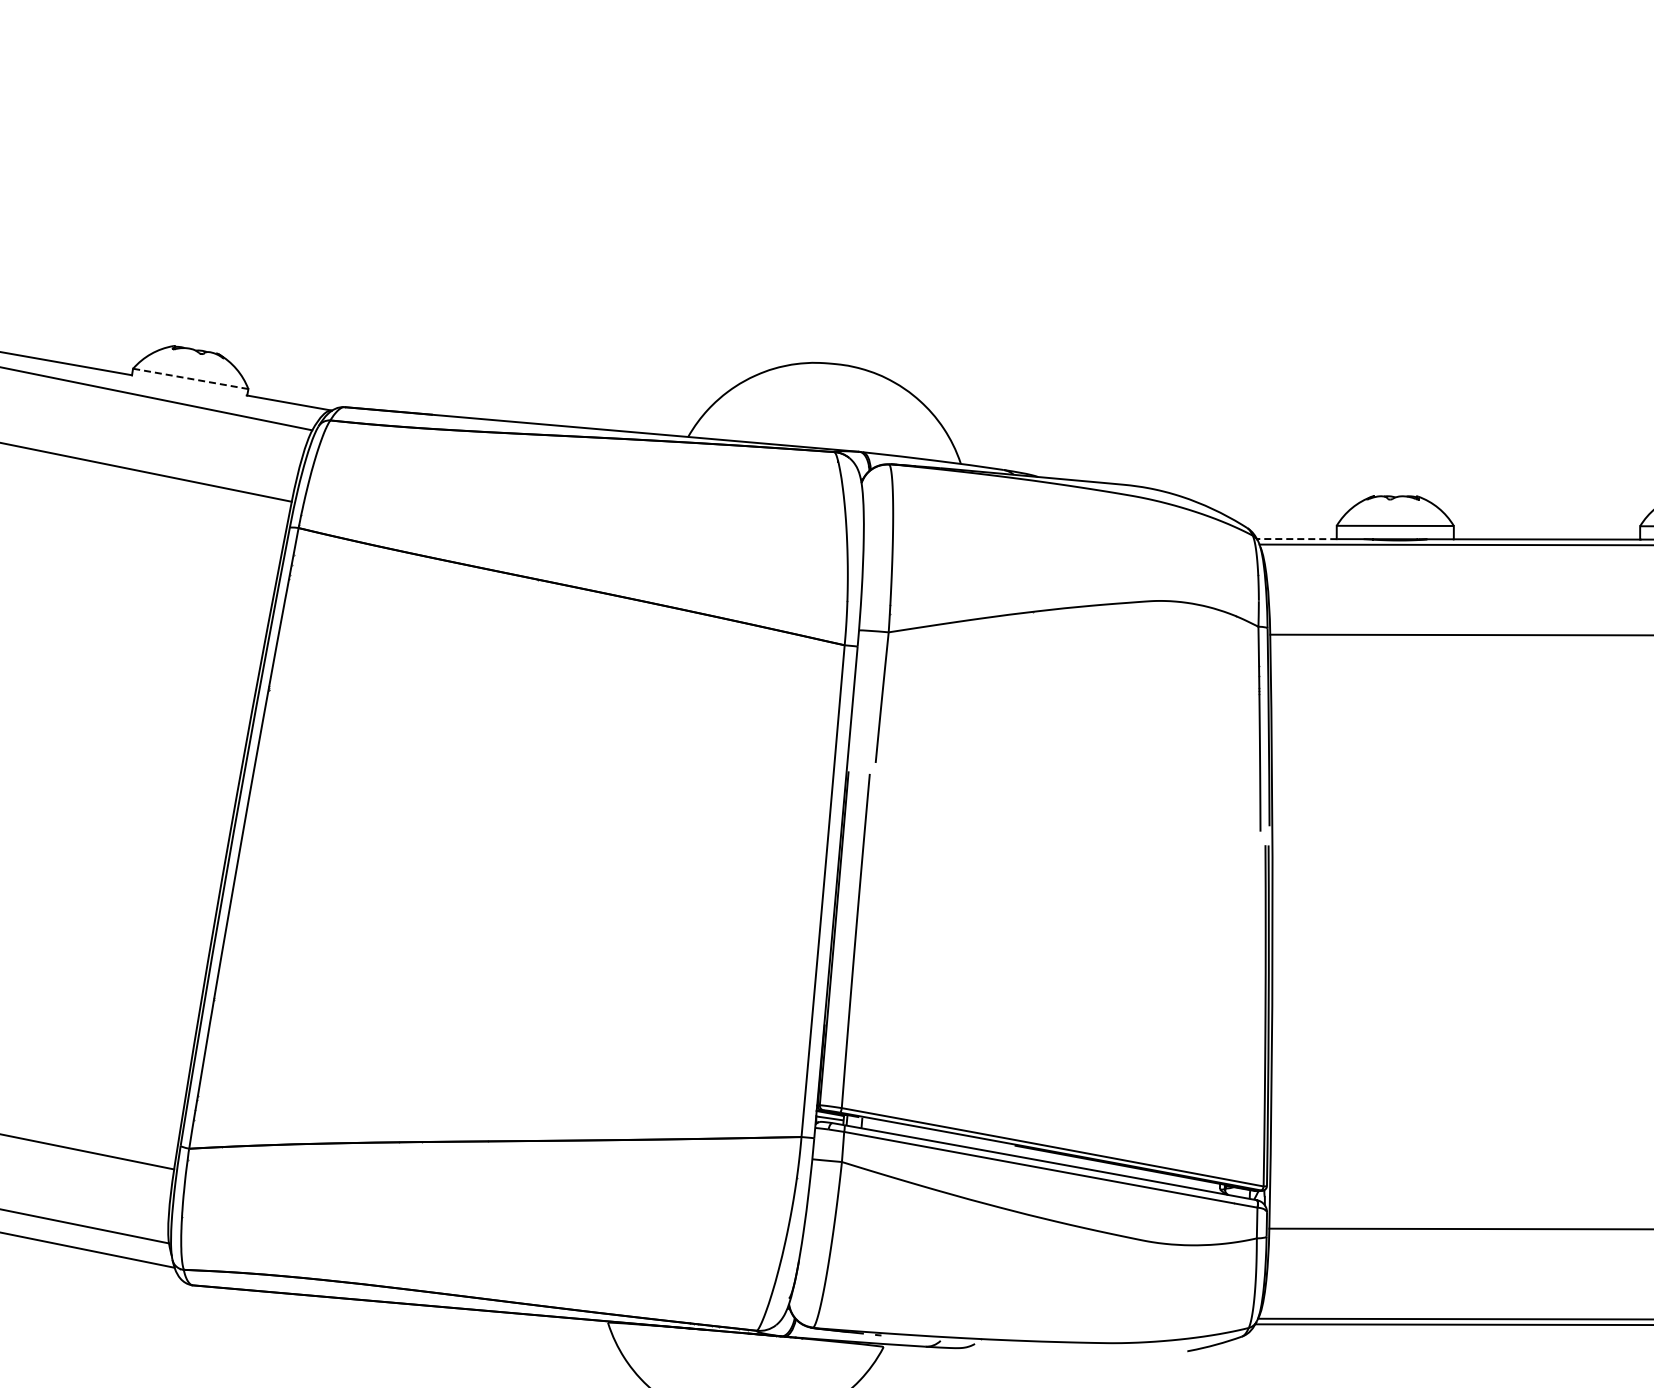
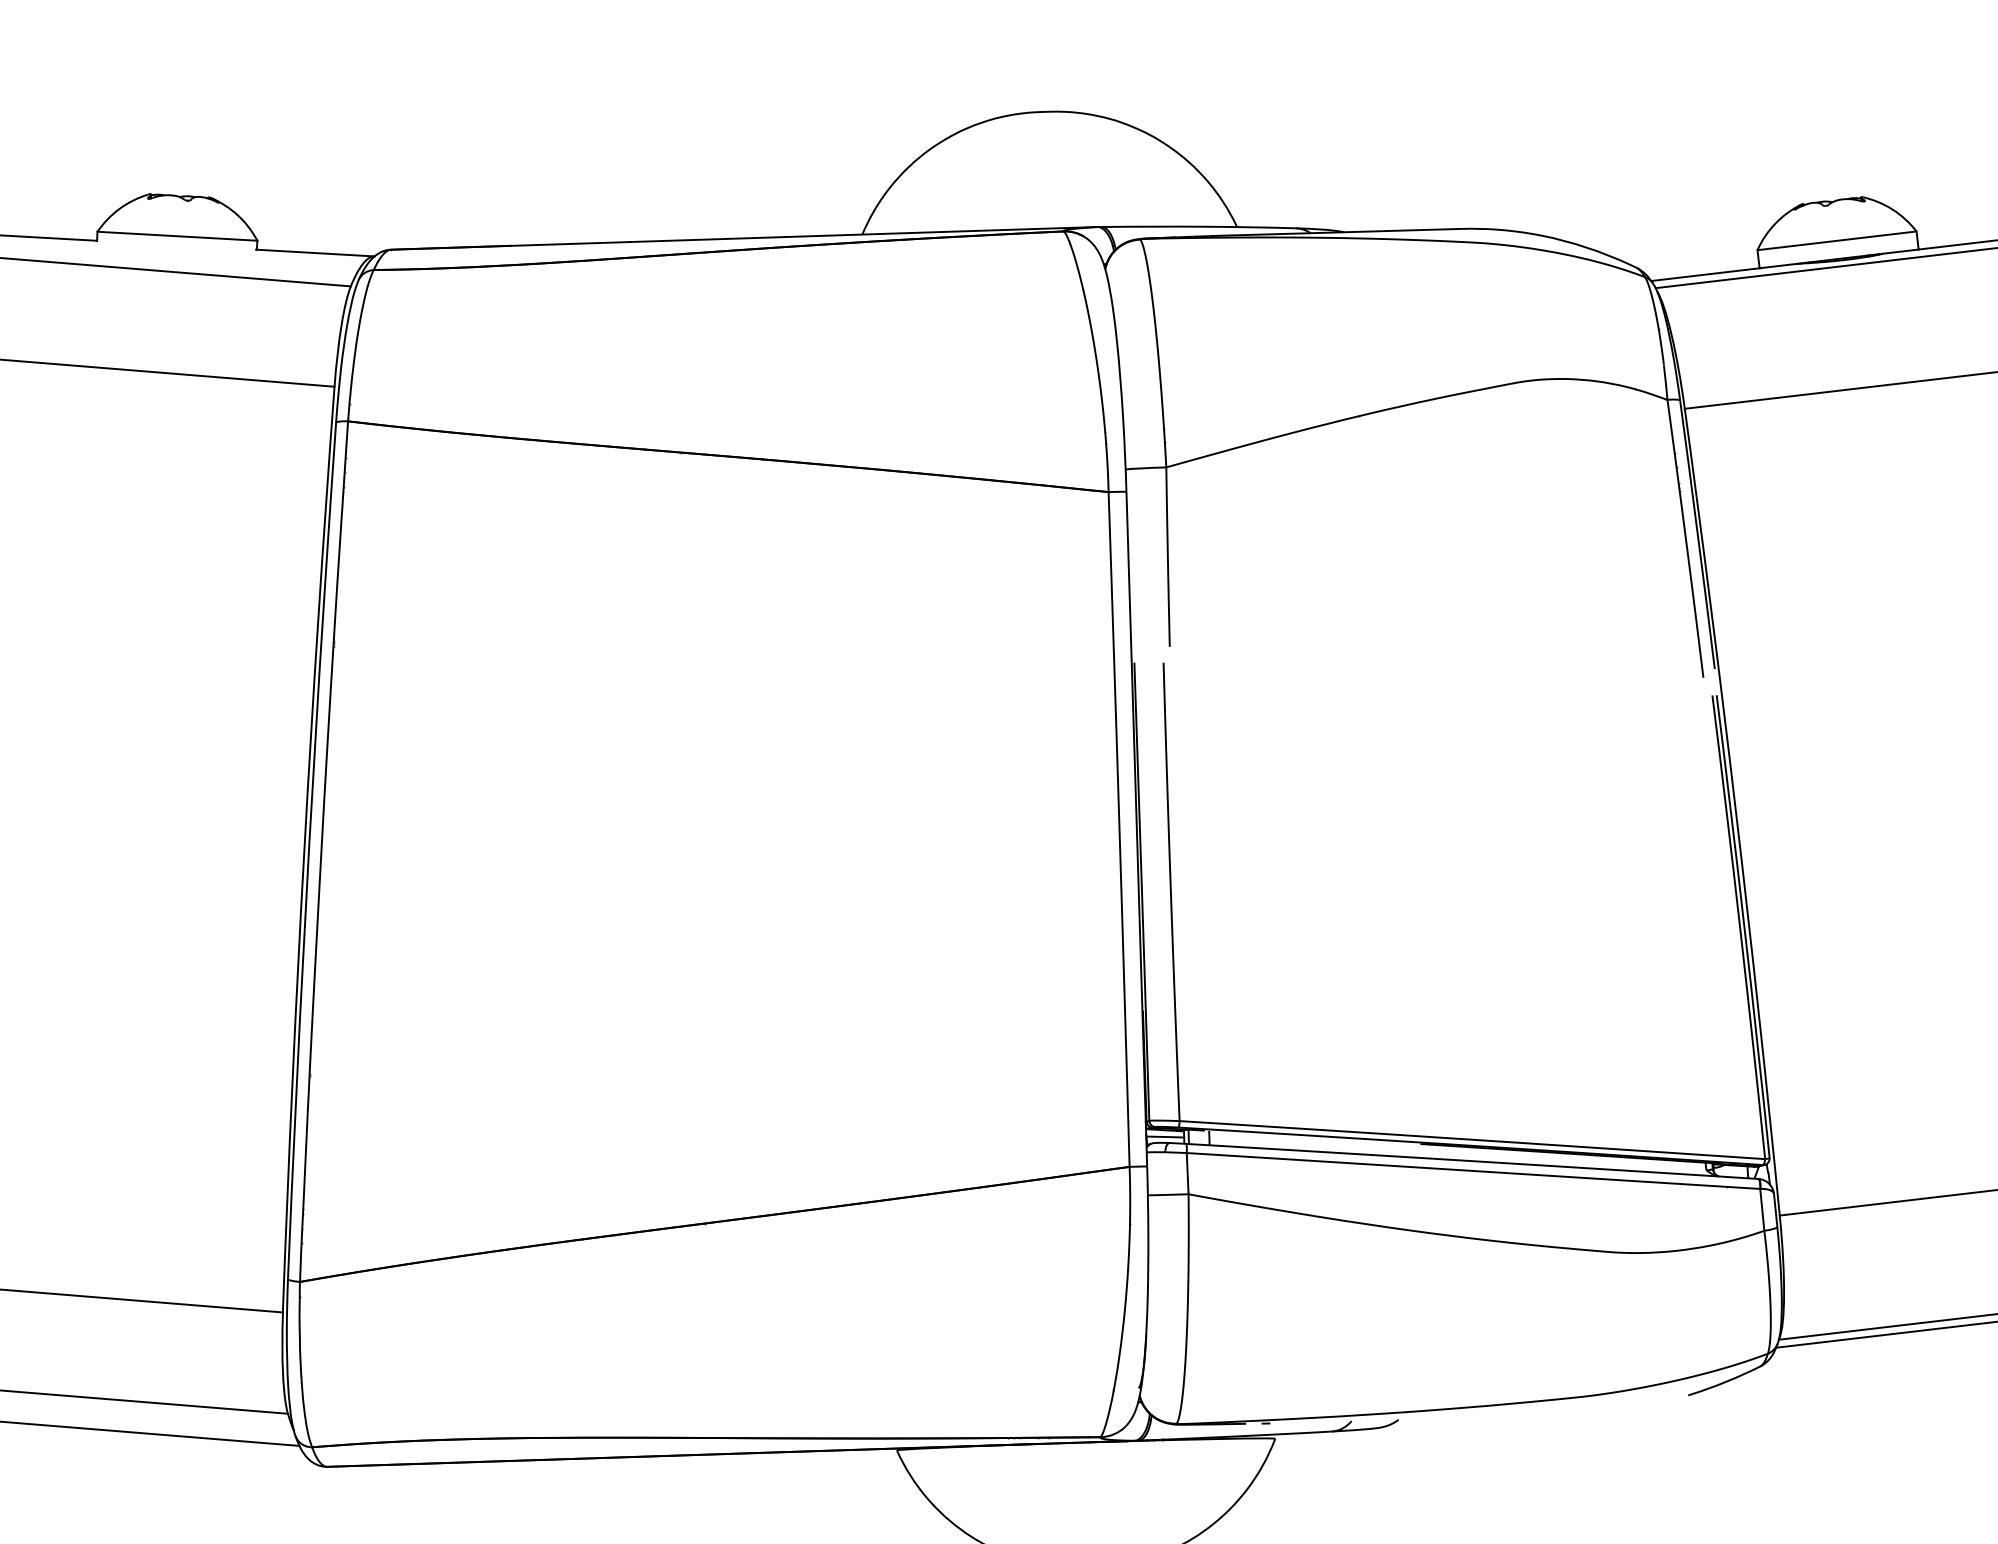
line: (190, 378) -> (177, 235), dashed -> solid
line: (1296, 539) -> (1705, 275), dashed -> solid

